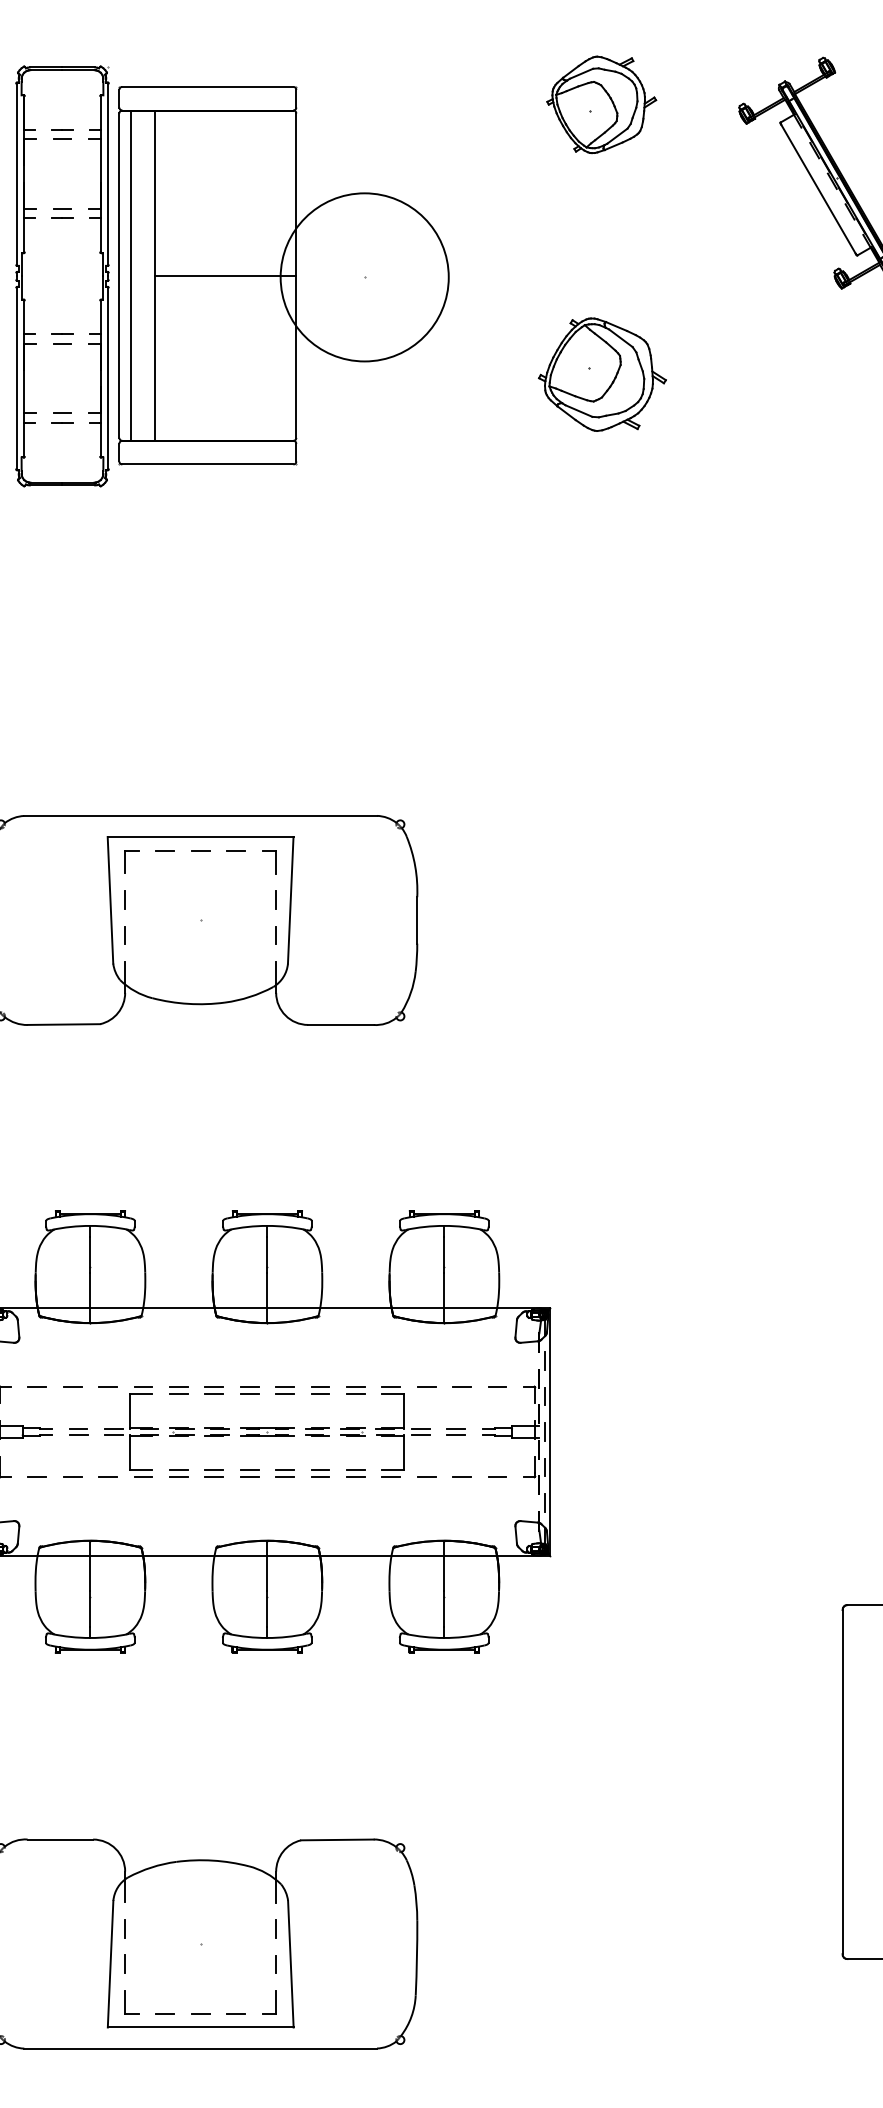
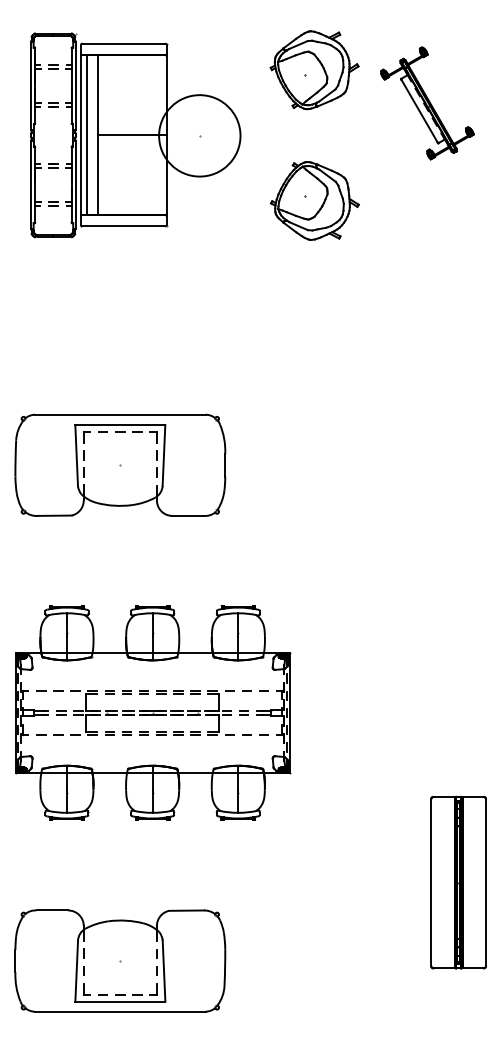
part: (601, 105) -> (314, 70), size x1.67
part: (231, 276) -> (135, 135), moved
part: (601, 373) -> (314, 200), size x1.43

